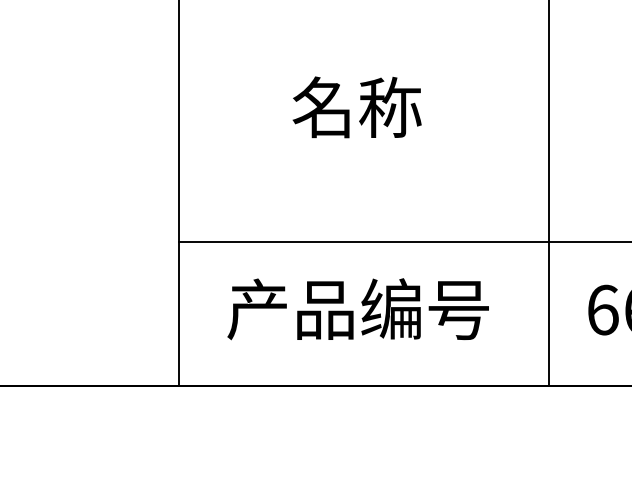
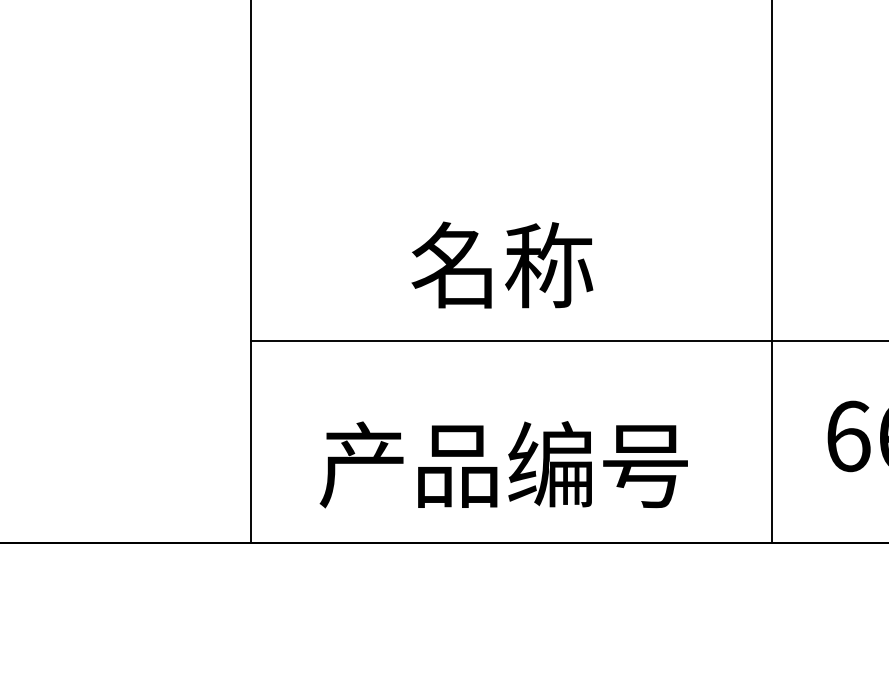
text: (356, 107) -> (501, 265), moved
text: (357, 309) -> (502, 465), moved

